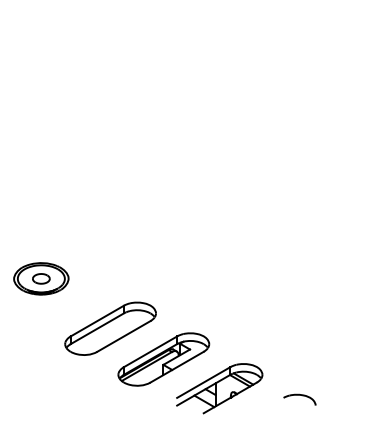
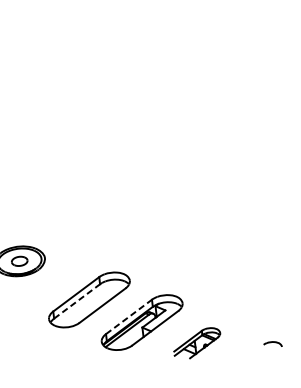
line: (97, 328) -> (77, 301), solid -> dashed
line: (150, 351) -> (128, 316), solid -> dashed
part: (219, 388) -> (197, 343), size x0.6
part: (299, 399) -> (272, 344), size x0.6

